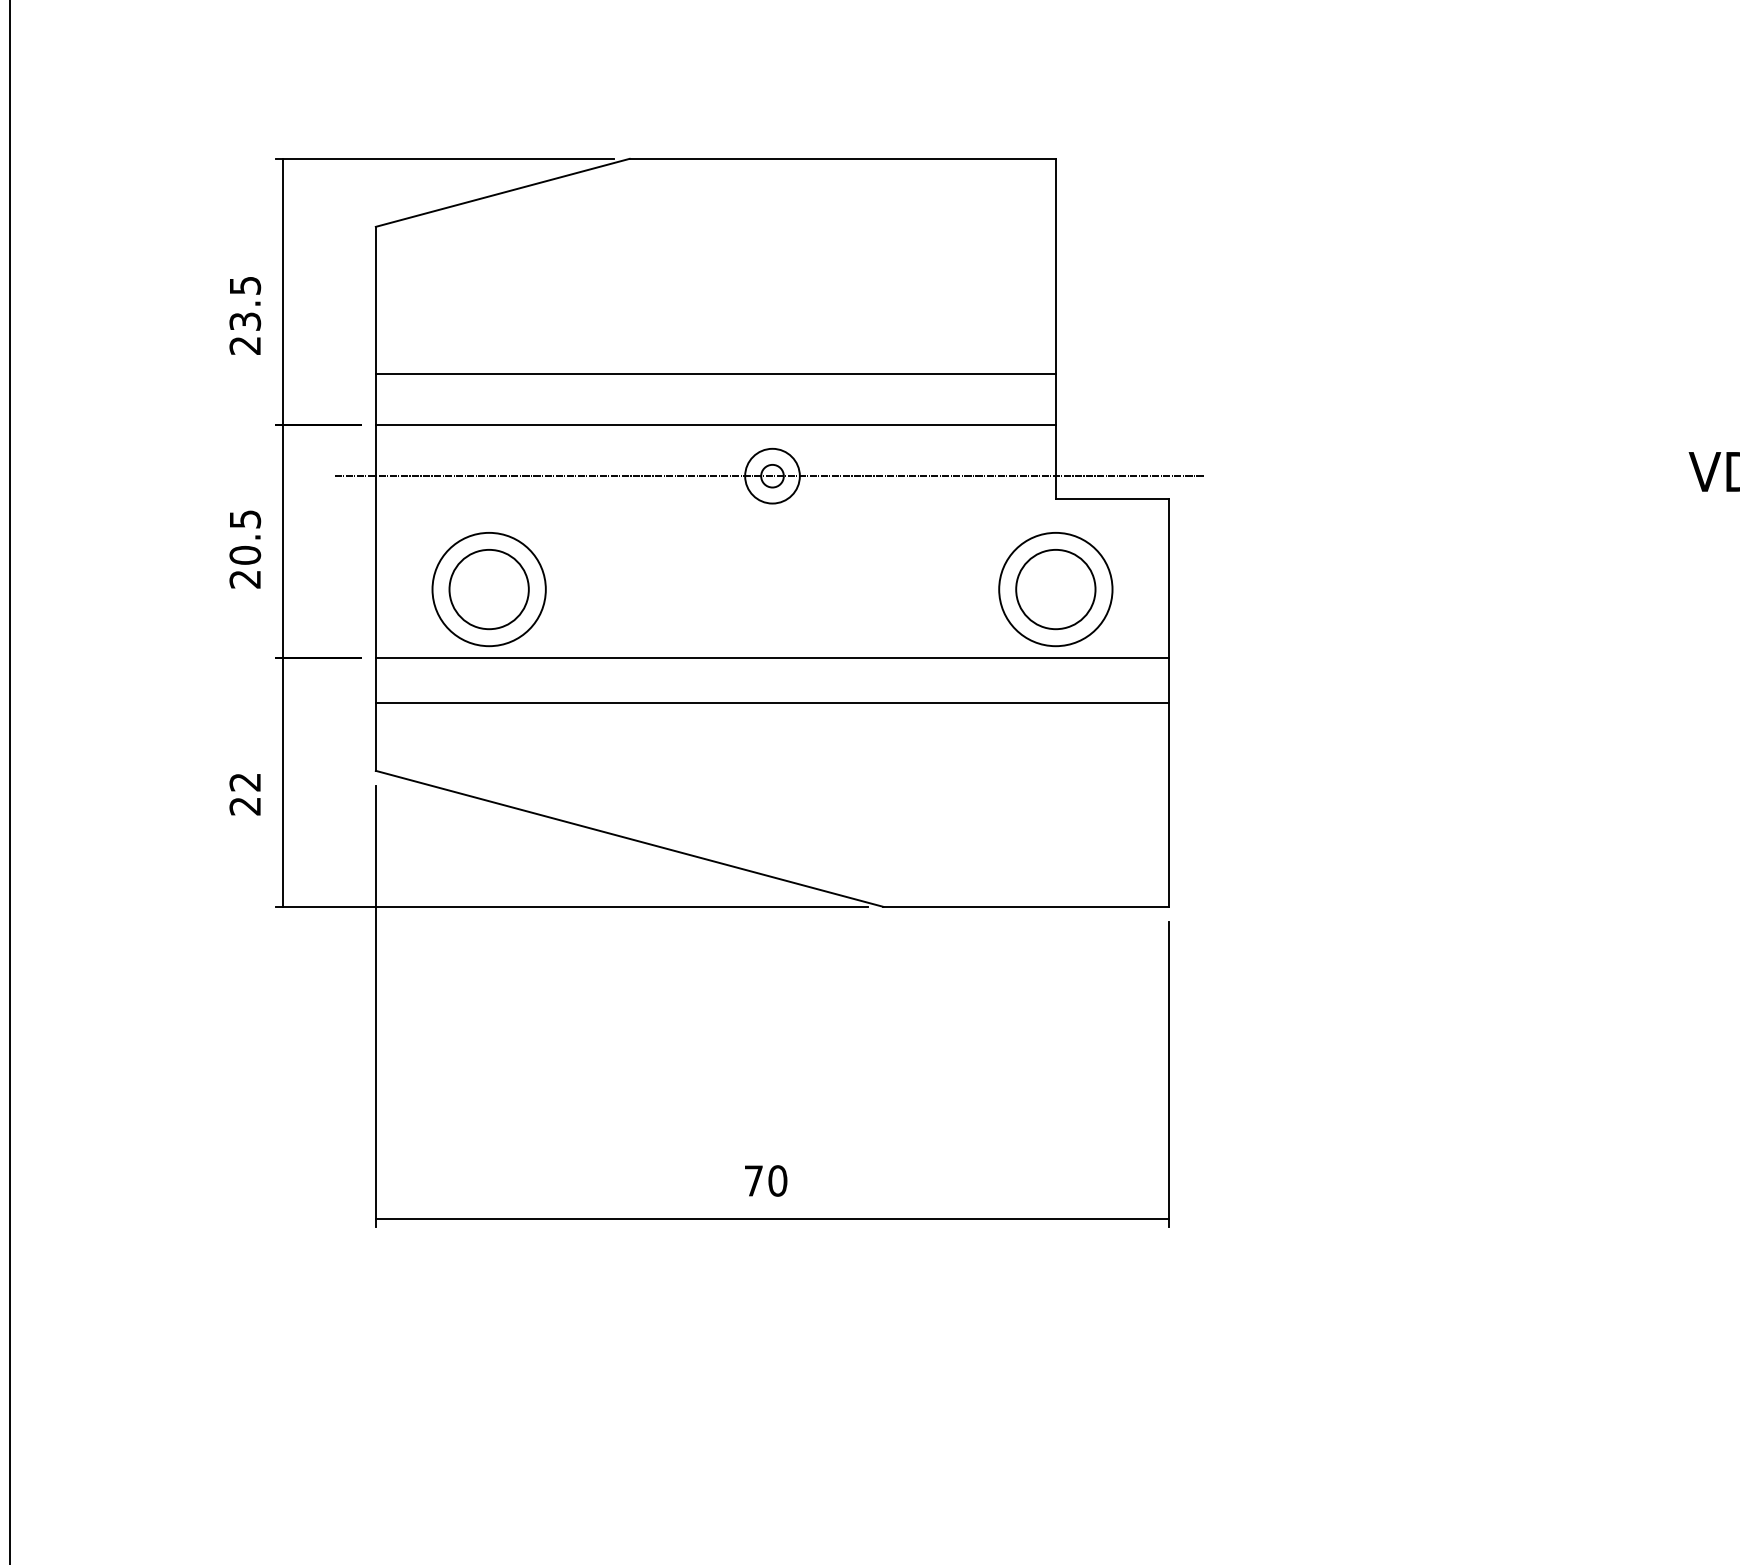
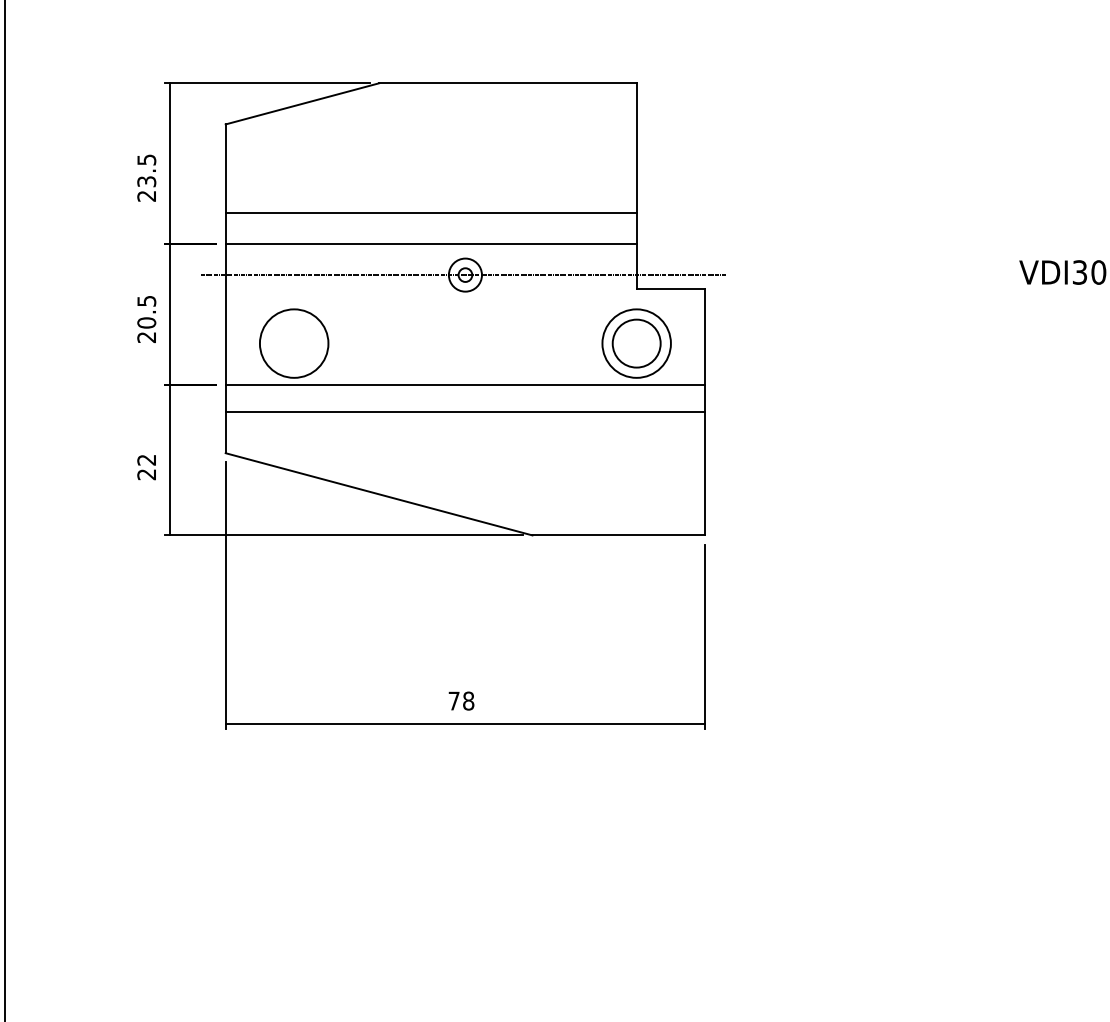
circle: (489, 589) -> (294, 343), removed
text: (777, 1181) -> (468, 701), 70 -> 78

